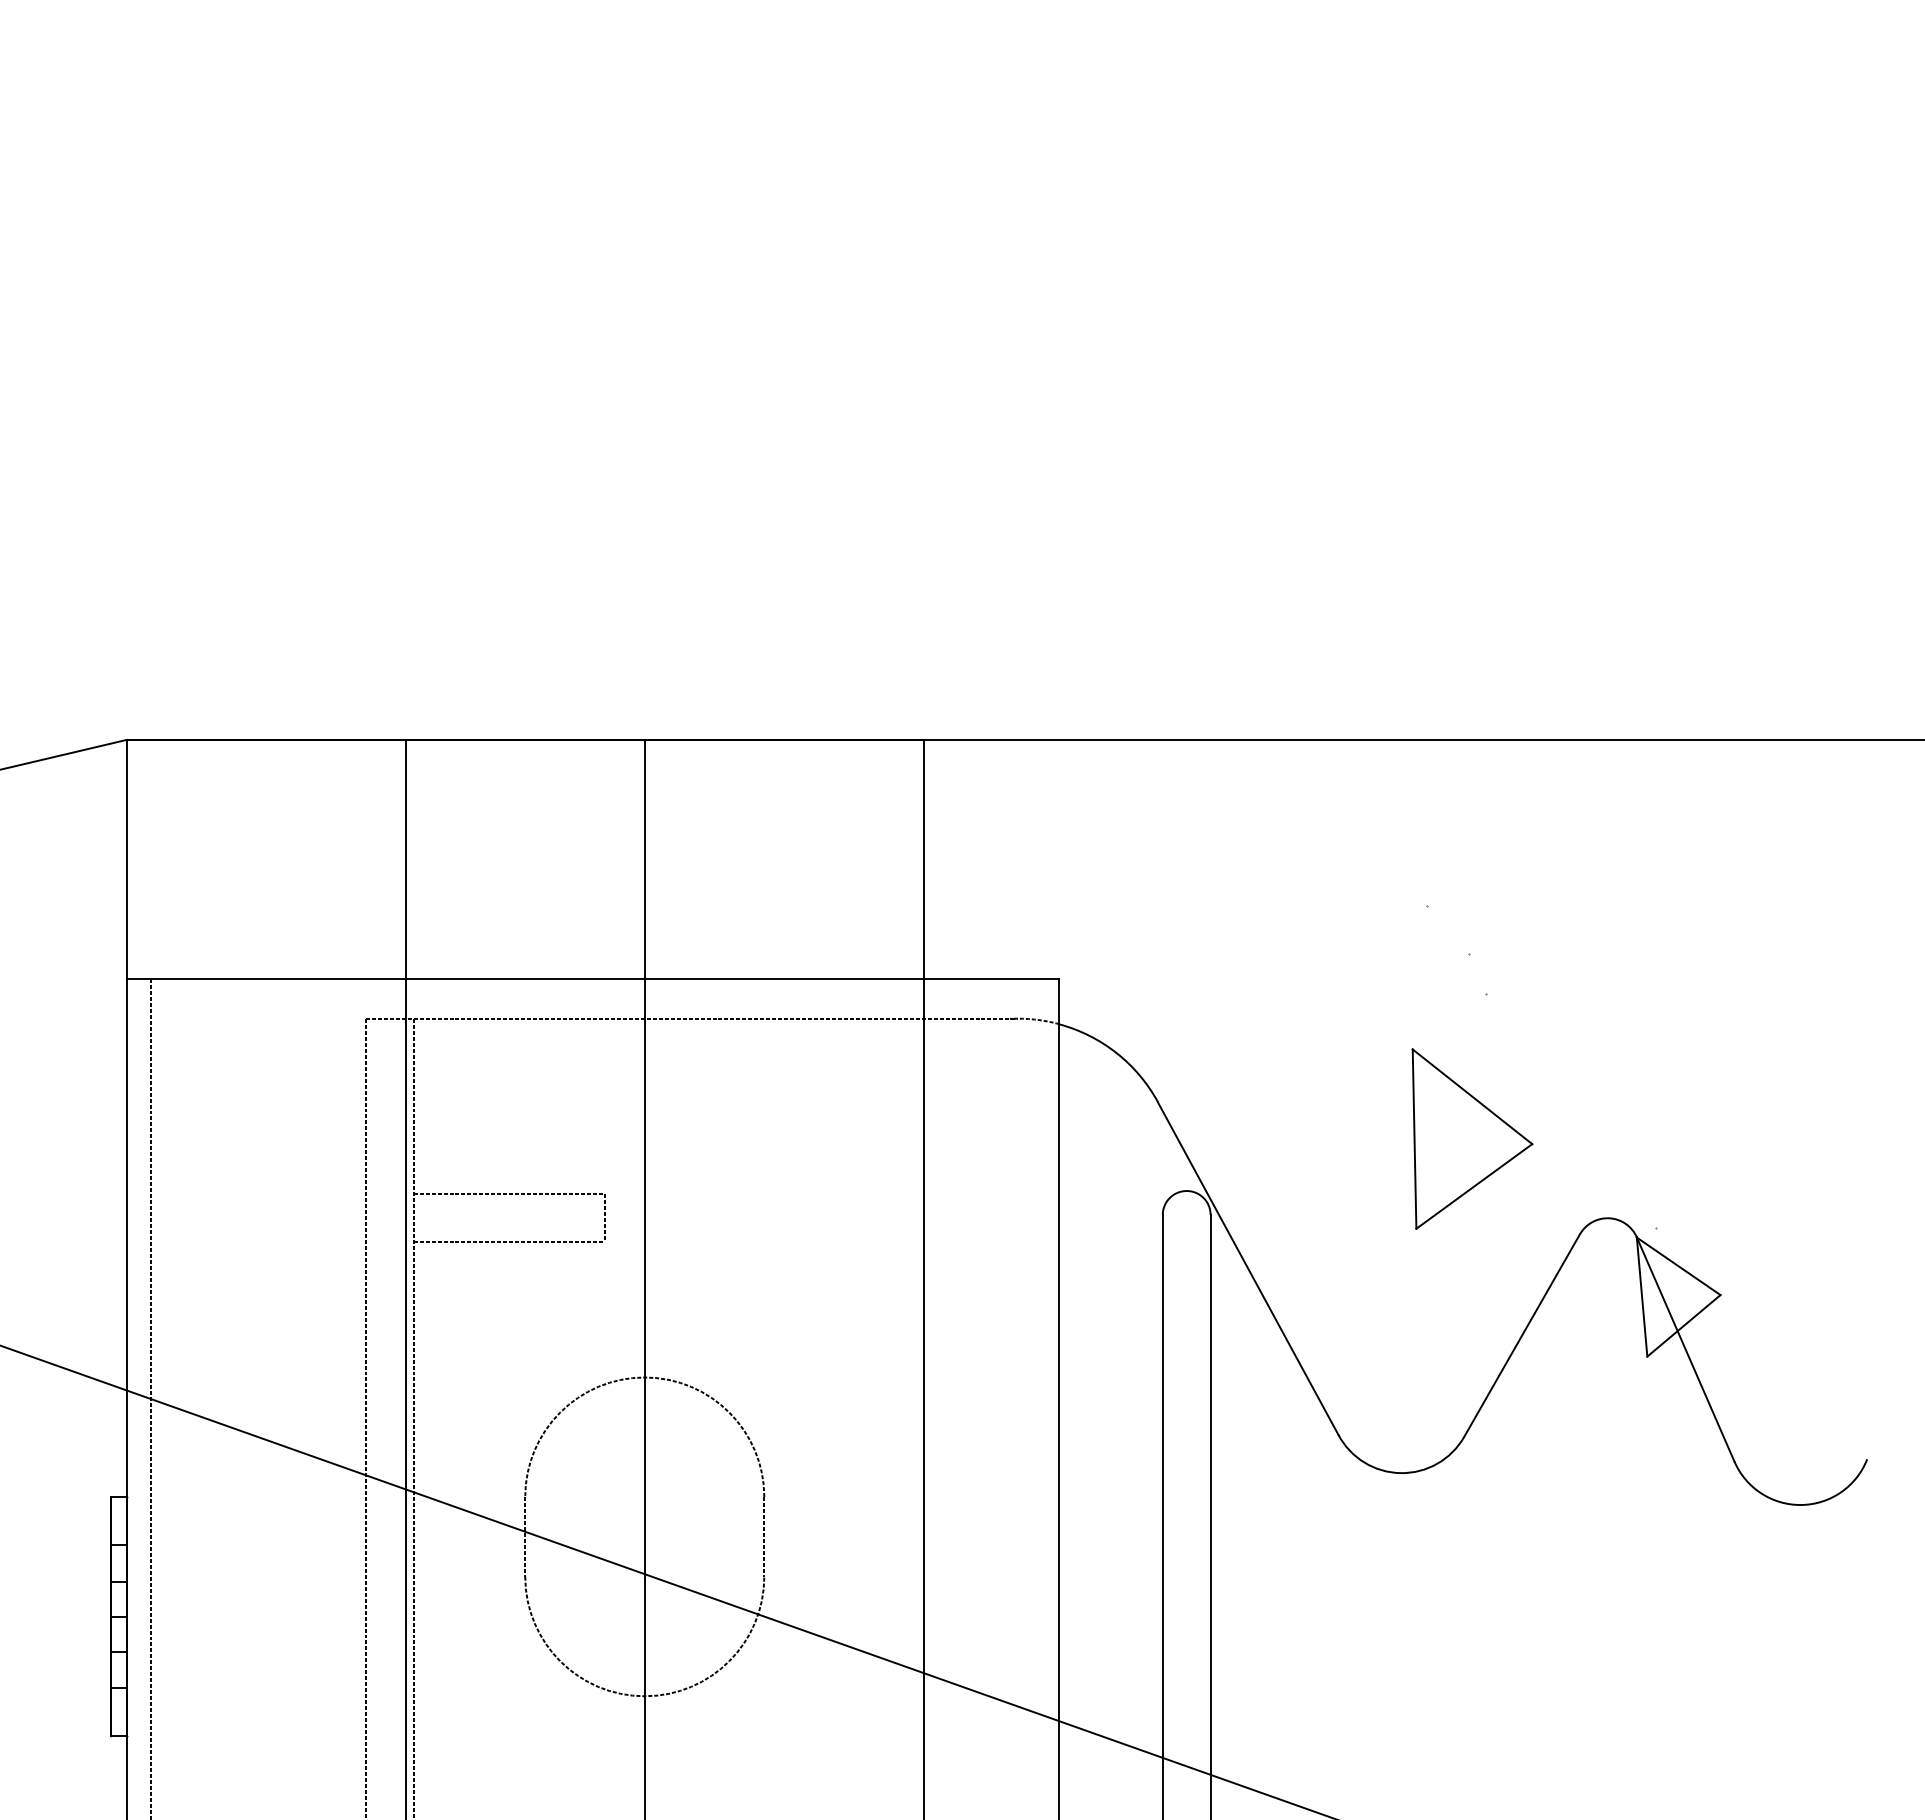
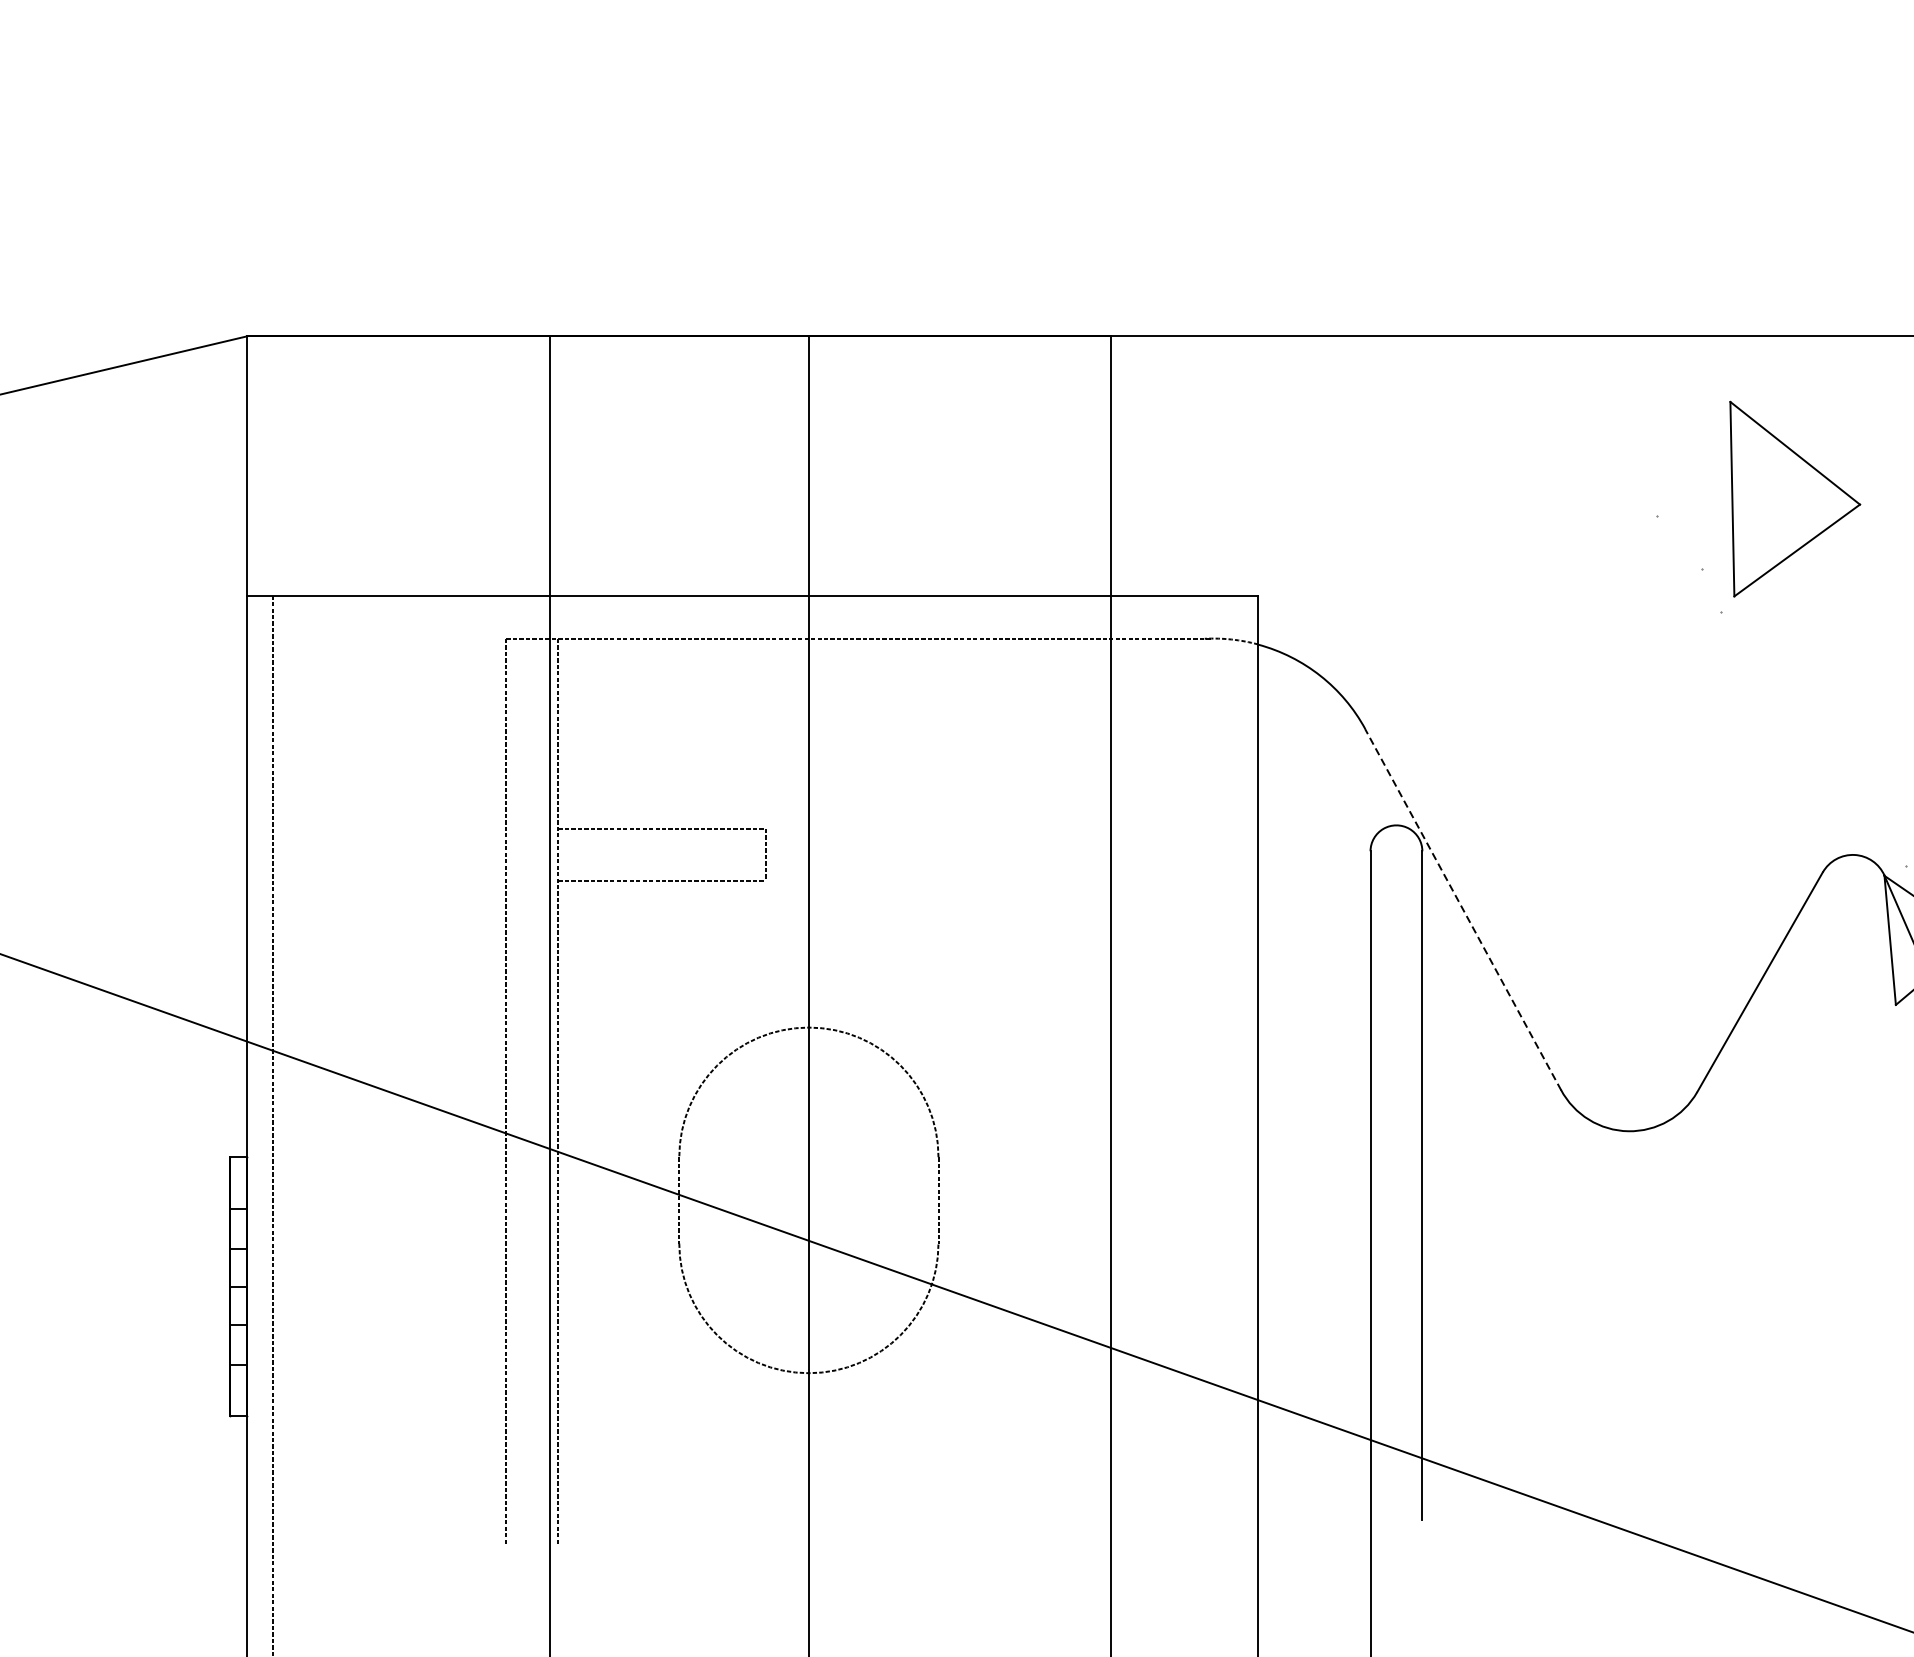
part: (1472, 1138) -> (1795, 498), moved
line: (1248, 1268) -> (1463, 909), solid -> dashed

